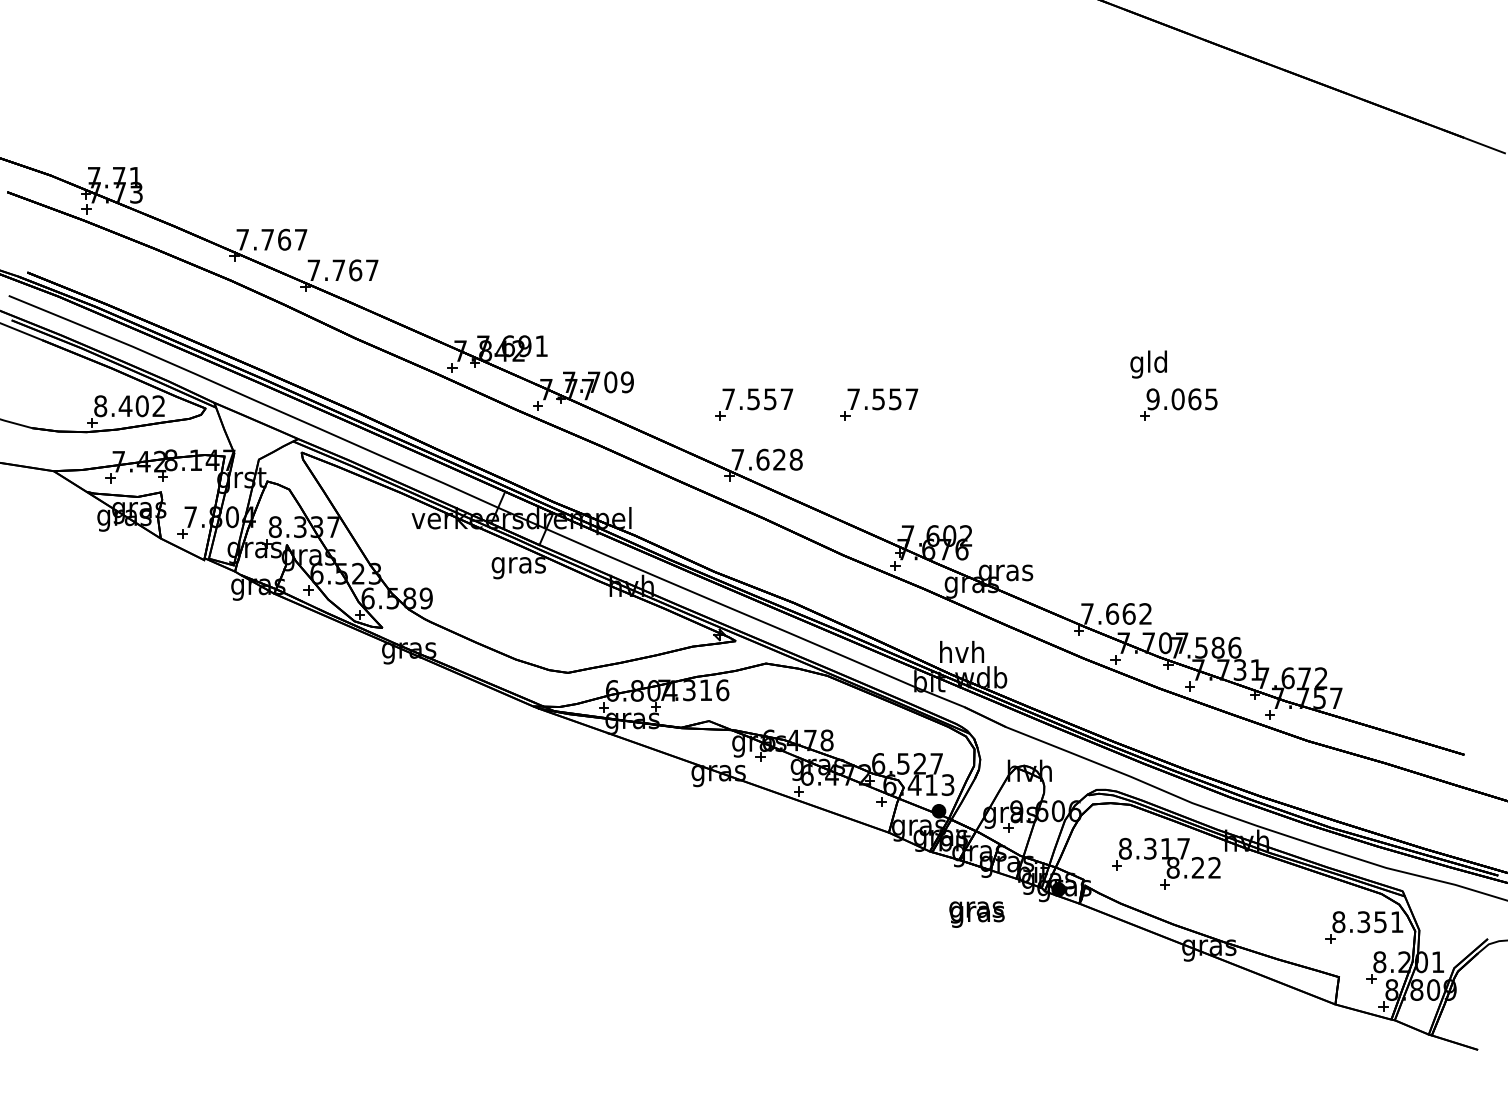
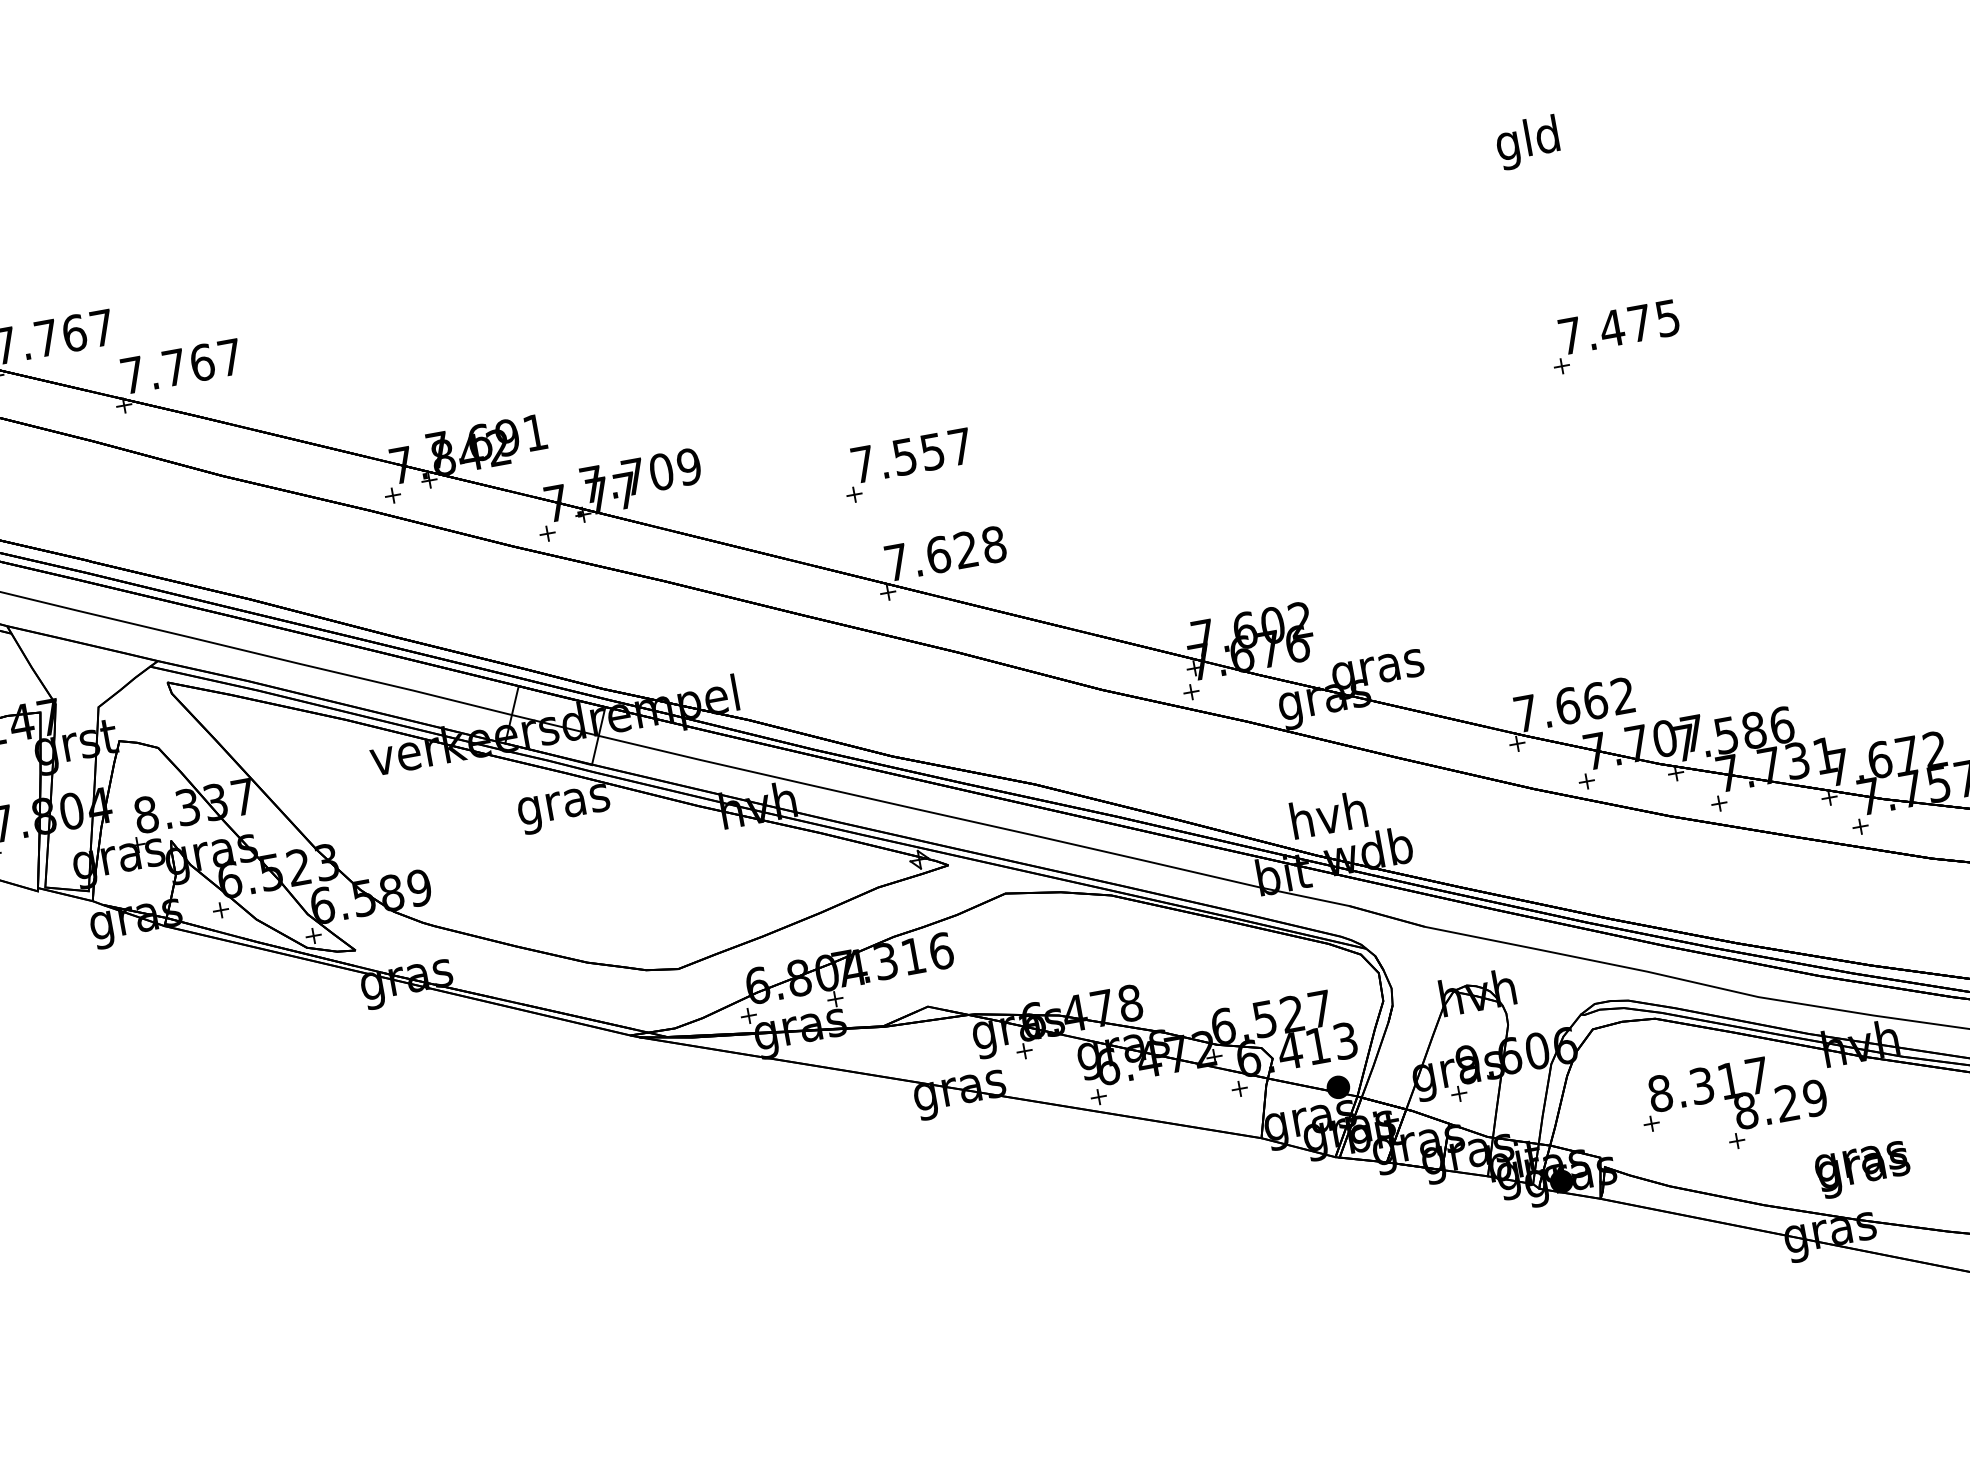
text: (1148, 364) -> (1527, 142), moved
text: (1173, 399) -> (1604, 330), 9.065 -> 7.475
part: (879, 404) -> (1116, 427), removed
text: (1214, 867) -> (1814, 1097), 8.22 -> 8.29
text: (976, 914) -> (1862, 1169), moved

